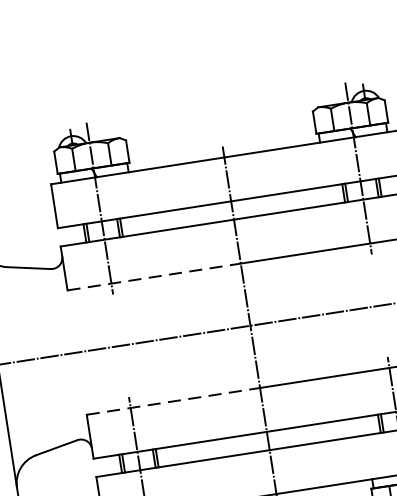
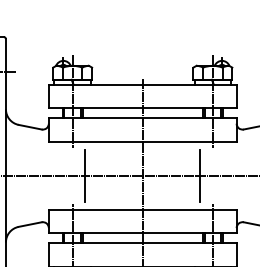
line: (153, 277) -> (95, 142), dashed -> solid
line: (356, 308) -> (200, 175), added
line: (144, 341) -> (85, 175), added
line: (172, 401) -> (95, 209), dashed -> solid

